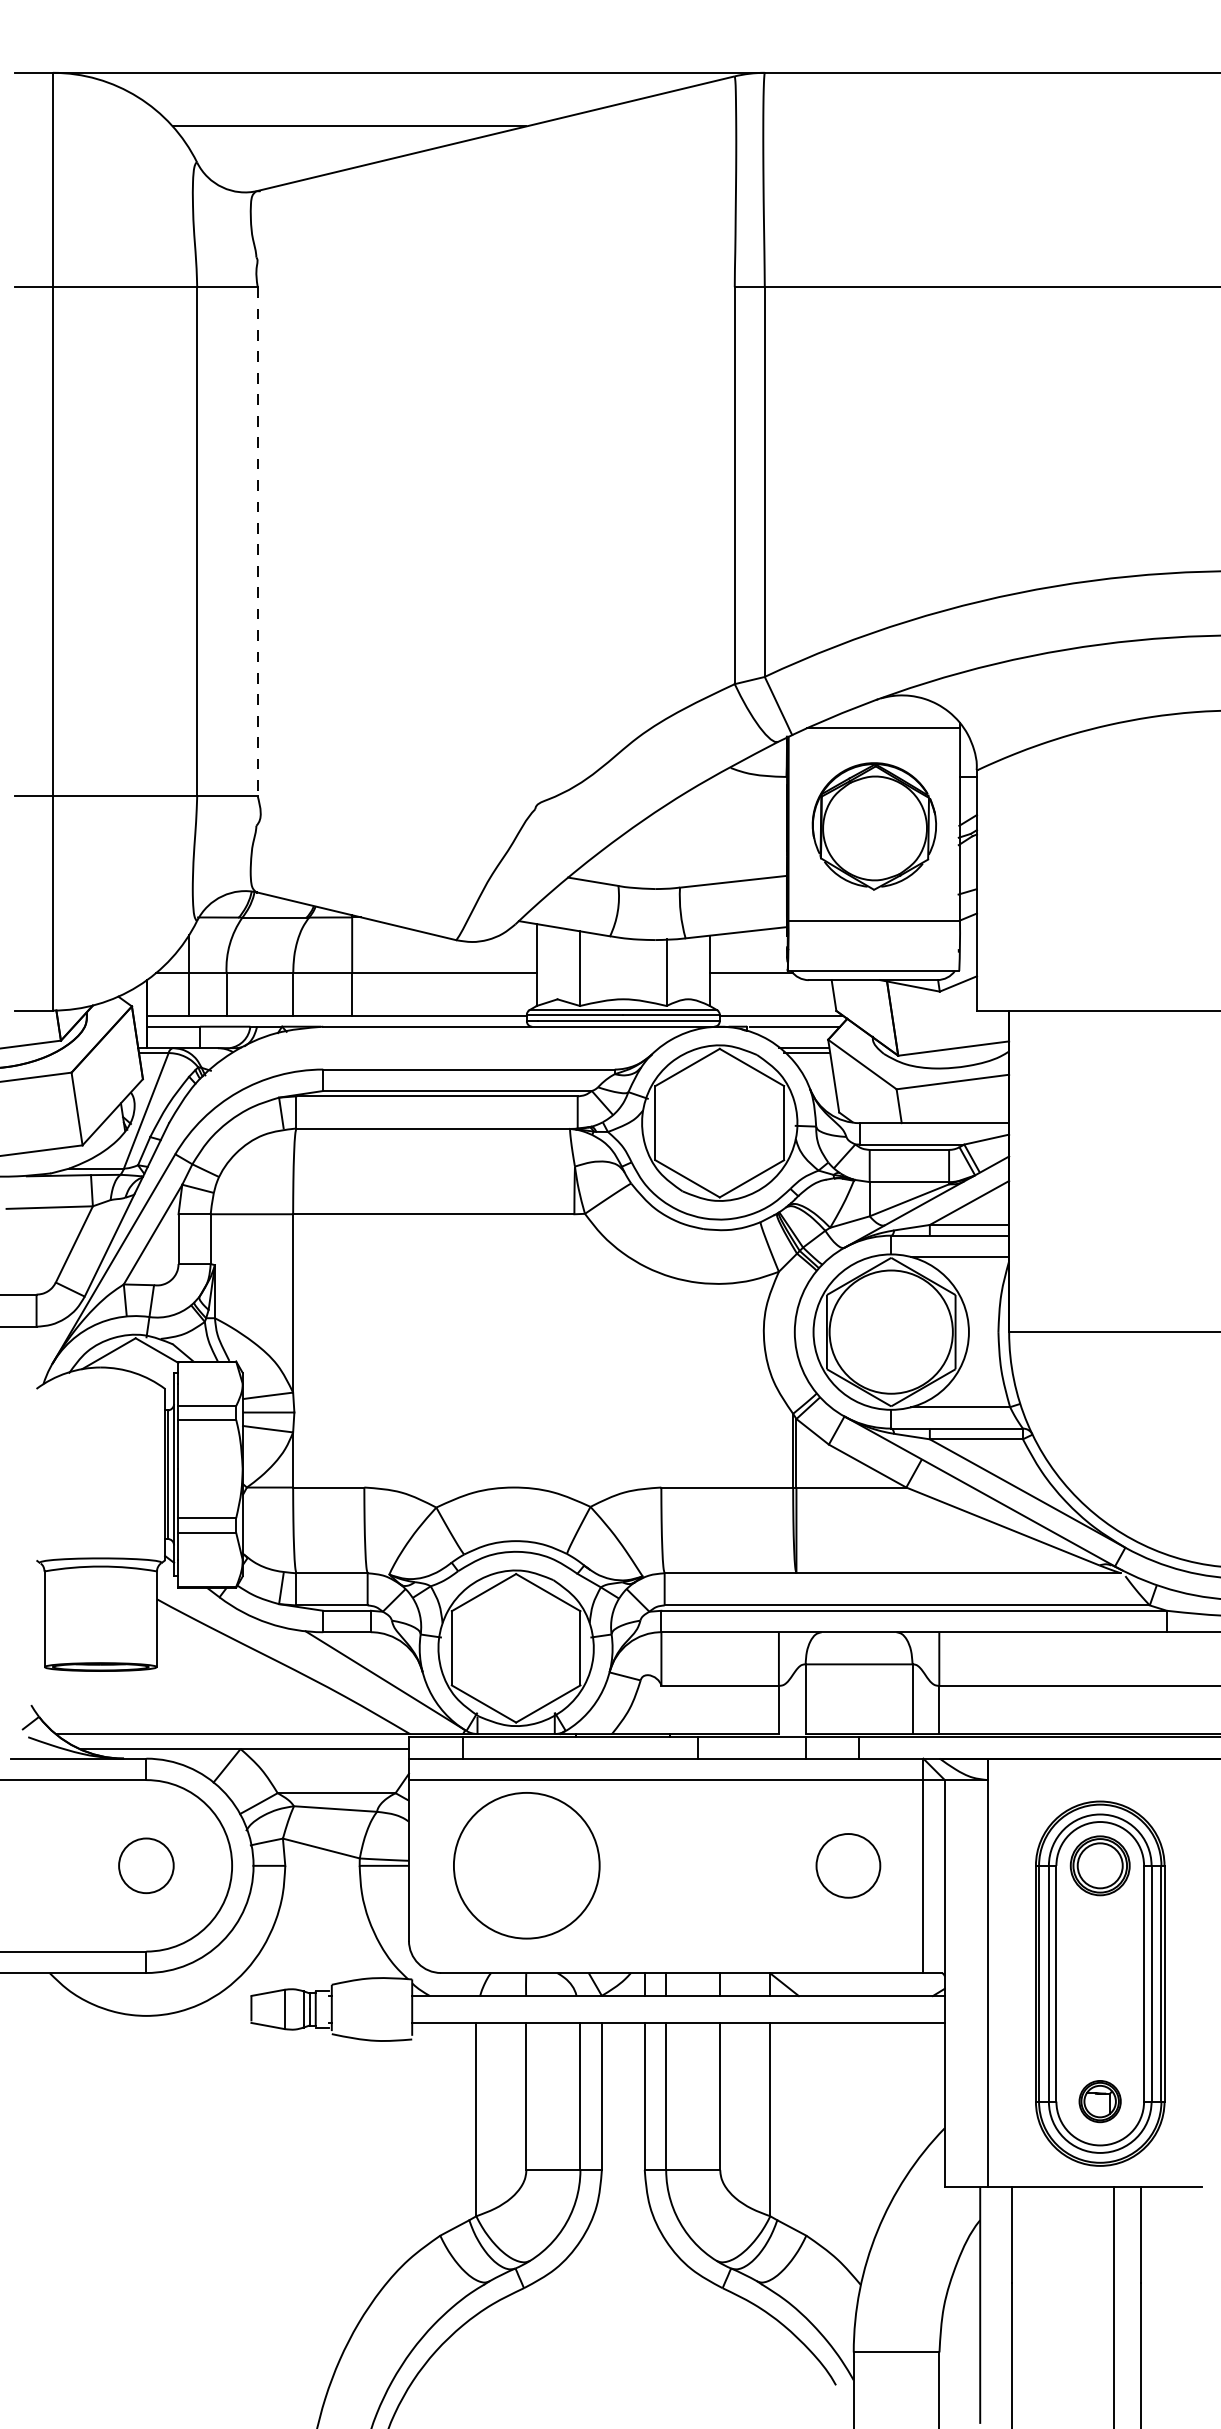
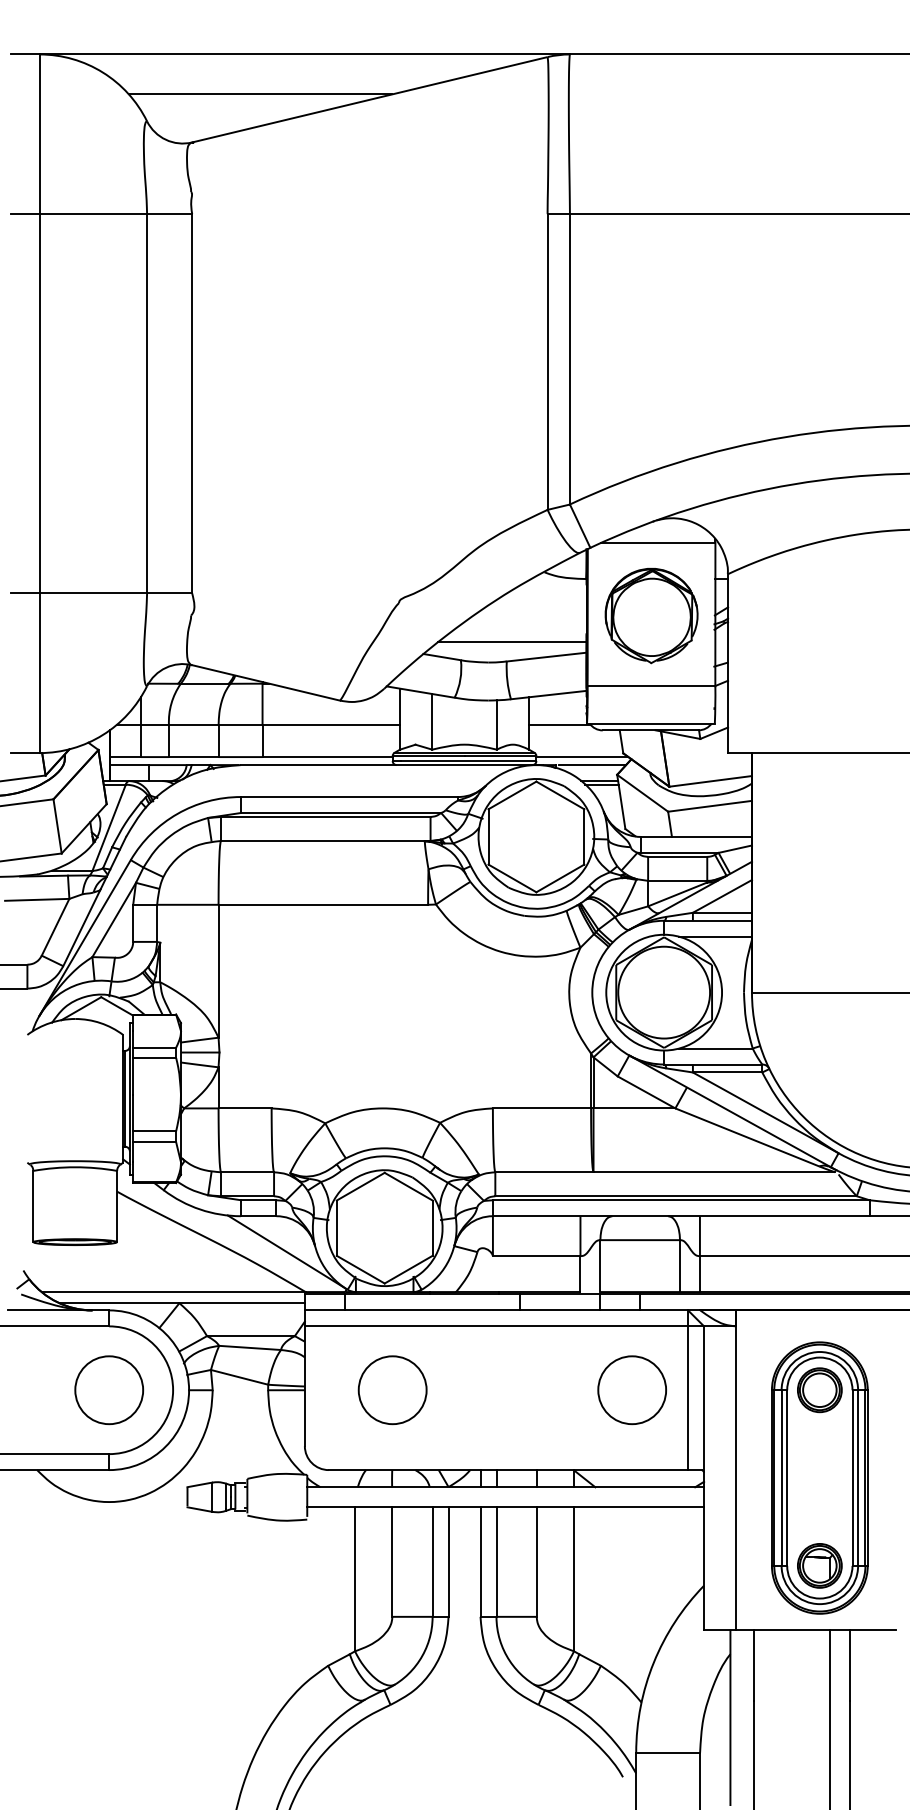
line: (257, 541) -> (192, 403), dashed -> solid
line: (686, 861) -> (511, 642), added
circle: (145, 1865) -> (108, 1389), size x1.67
circle: (526, 1865) -> (392, 1389), size x0.62
circle: (848, 1865) -> (632, 1389), size x1.43
part: (1099, 2101) -> (819, 1565), size x1.43

